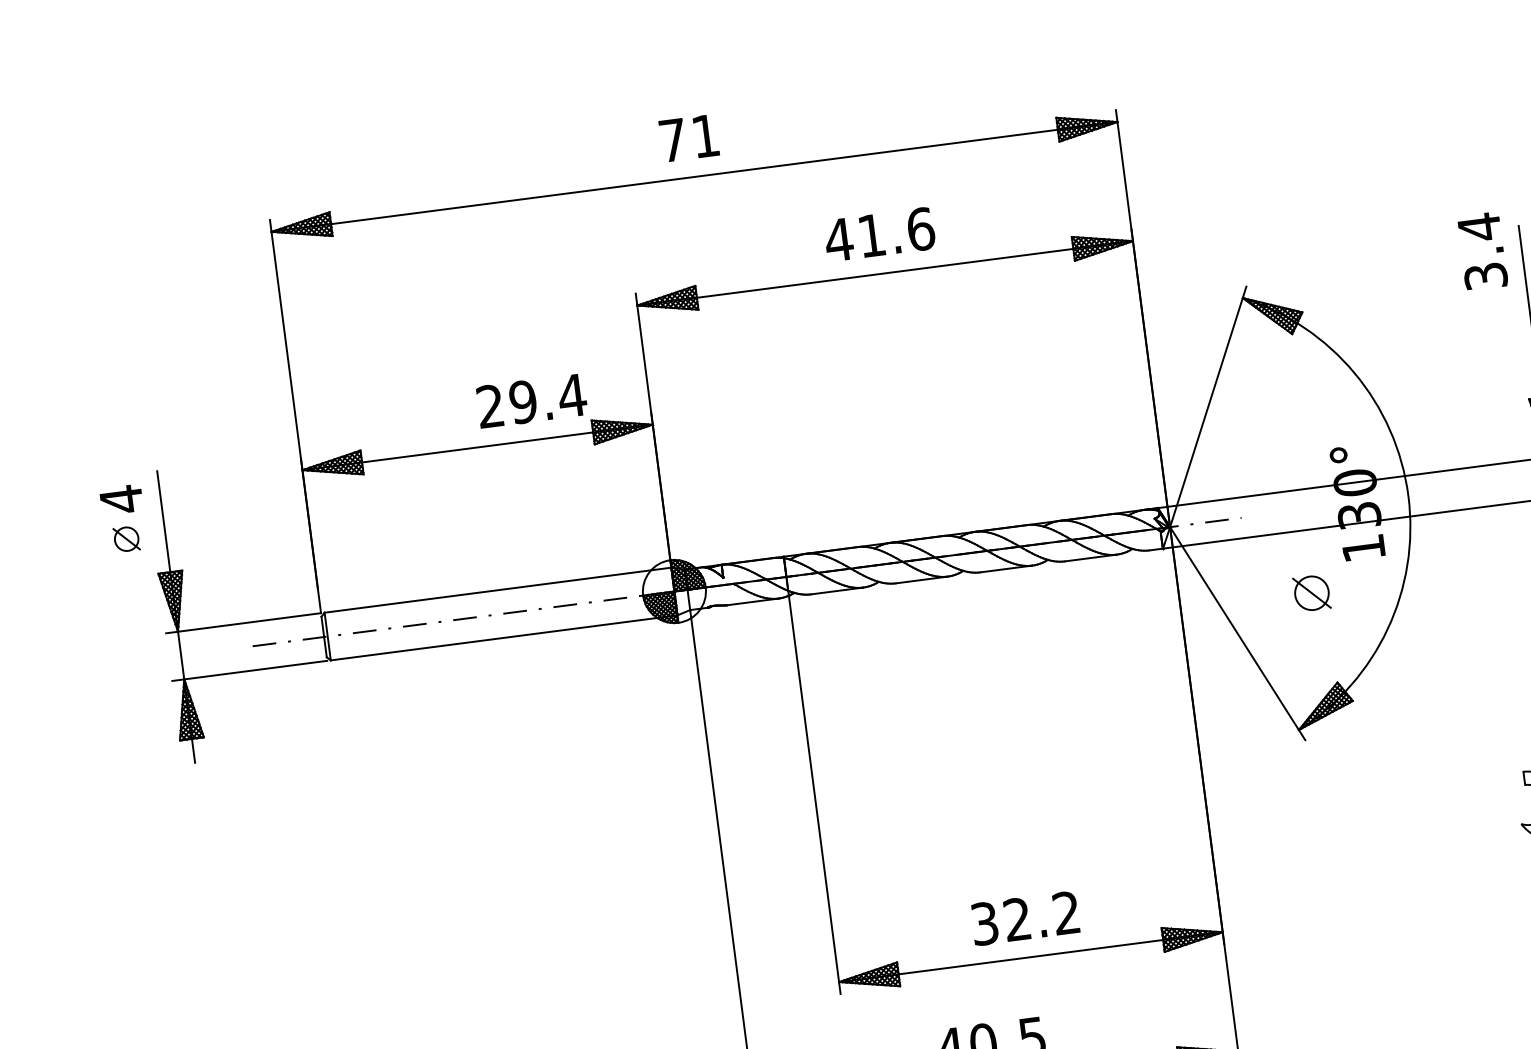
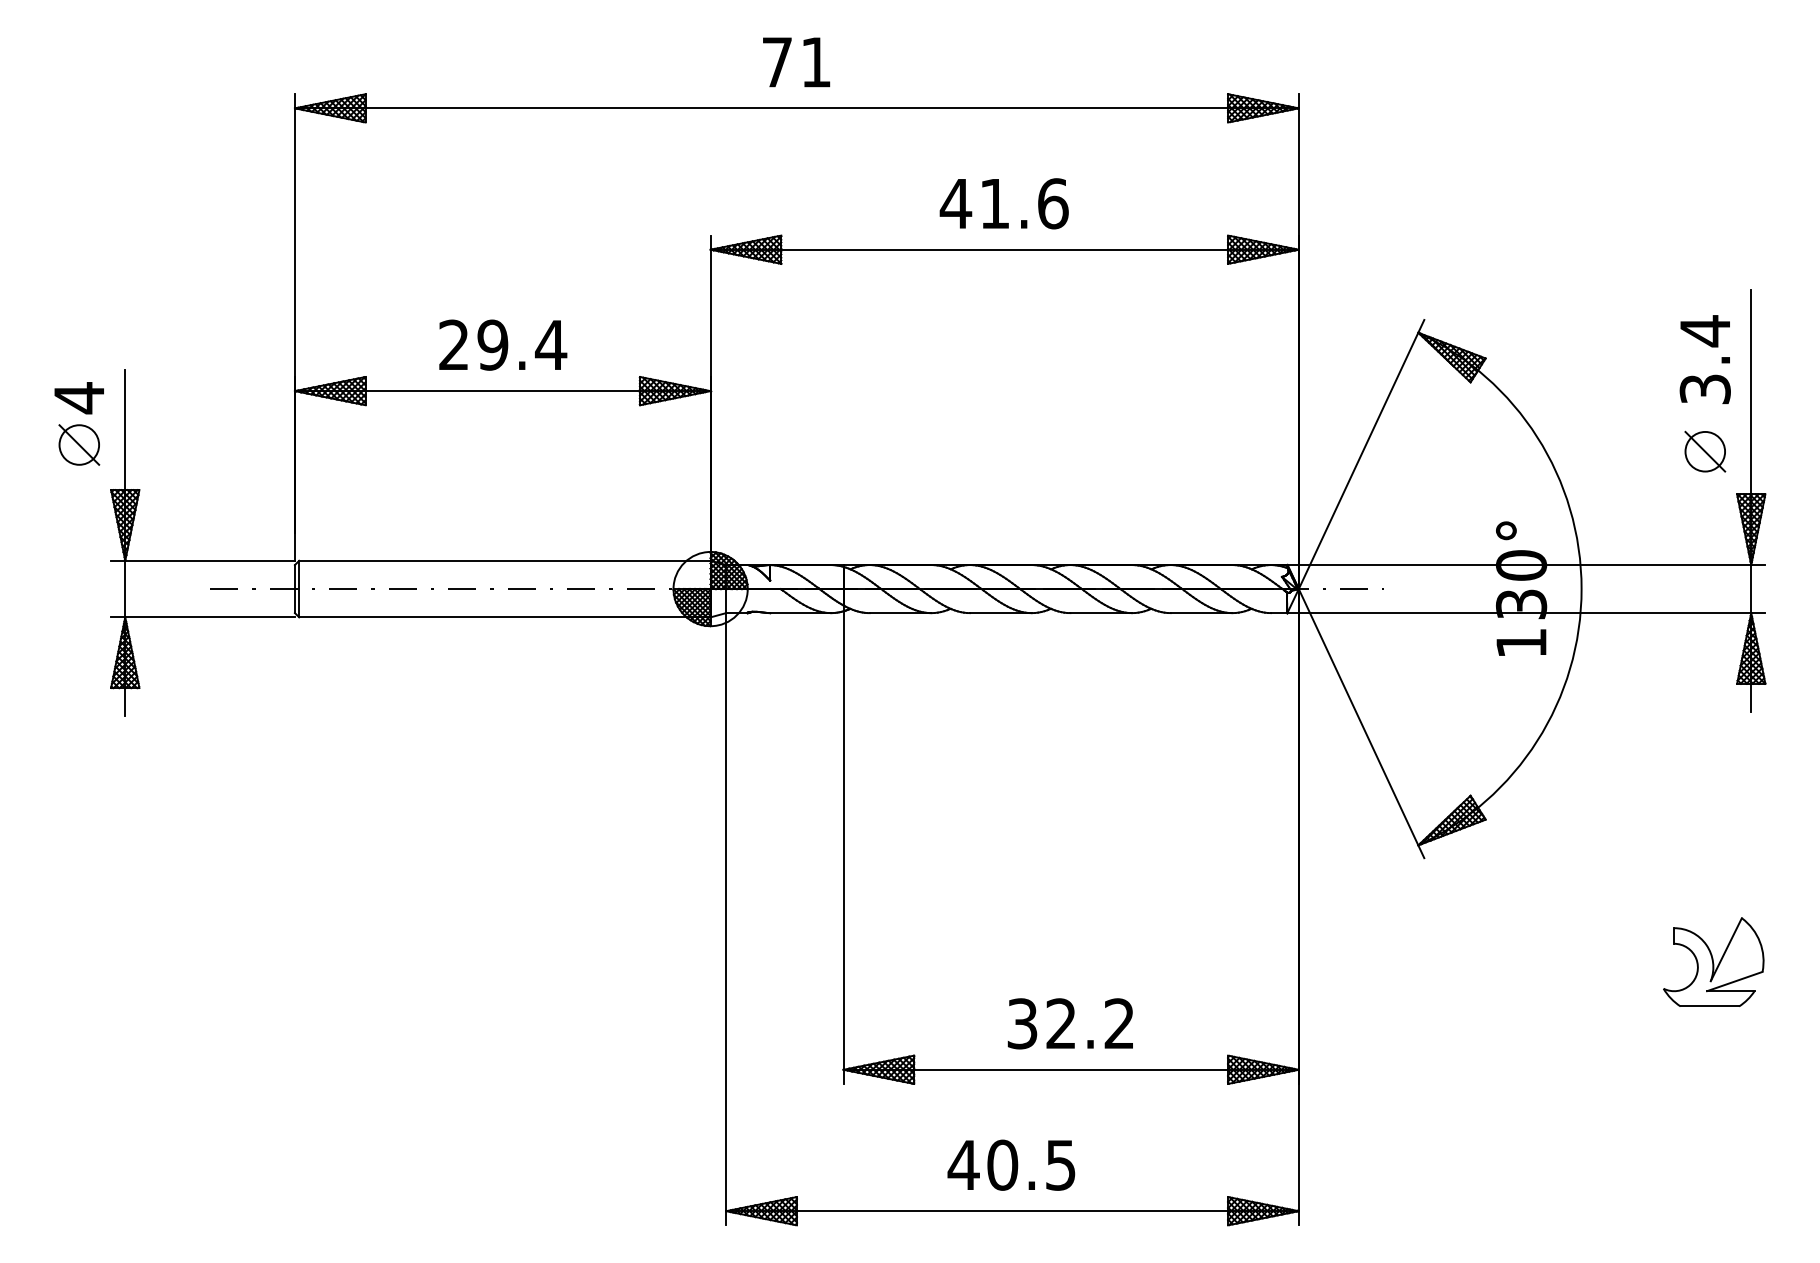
text: (1481, 251) -> (1704, 359), moved
text: (532, 400) -> (503, 344), moved
part: (126, 538) -> (79, 444), size x1.43
part: (1312, 593) -> (1705, 451), moved

